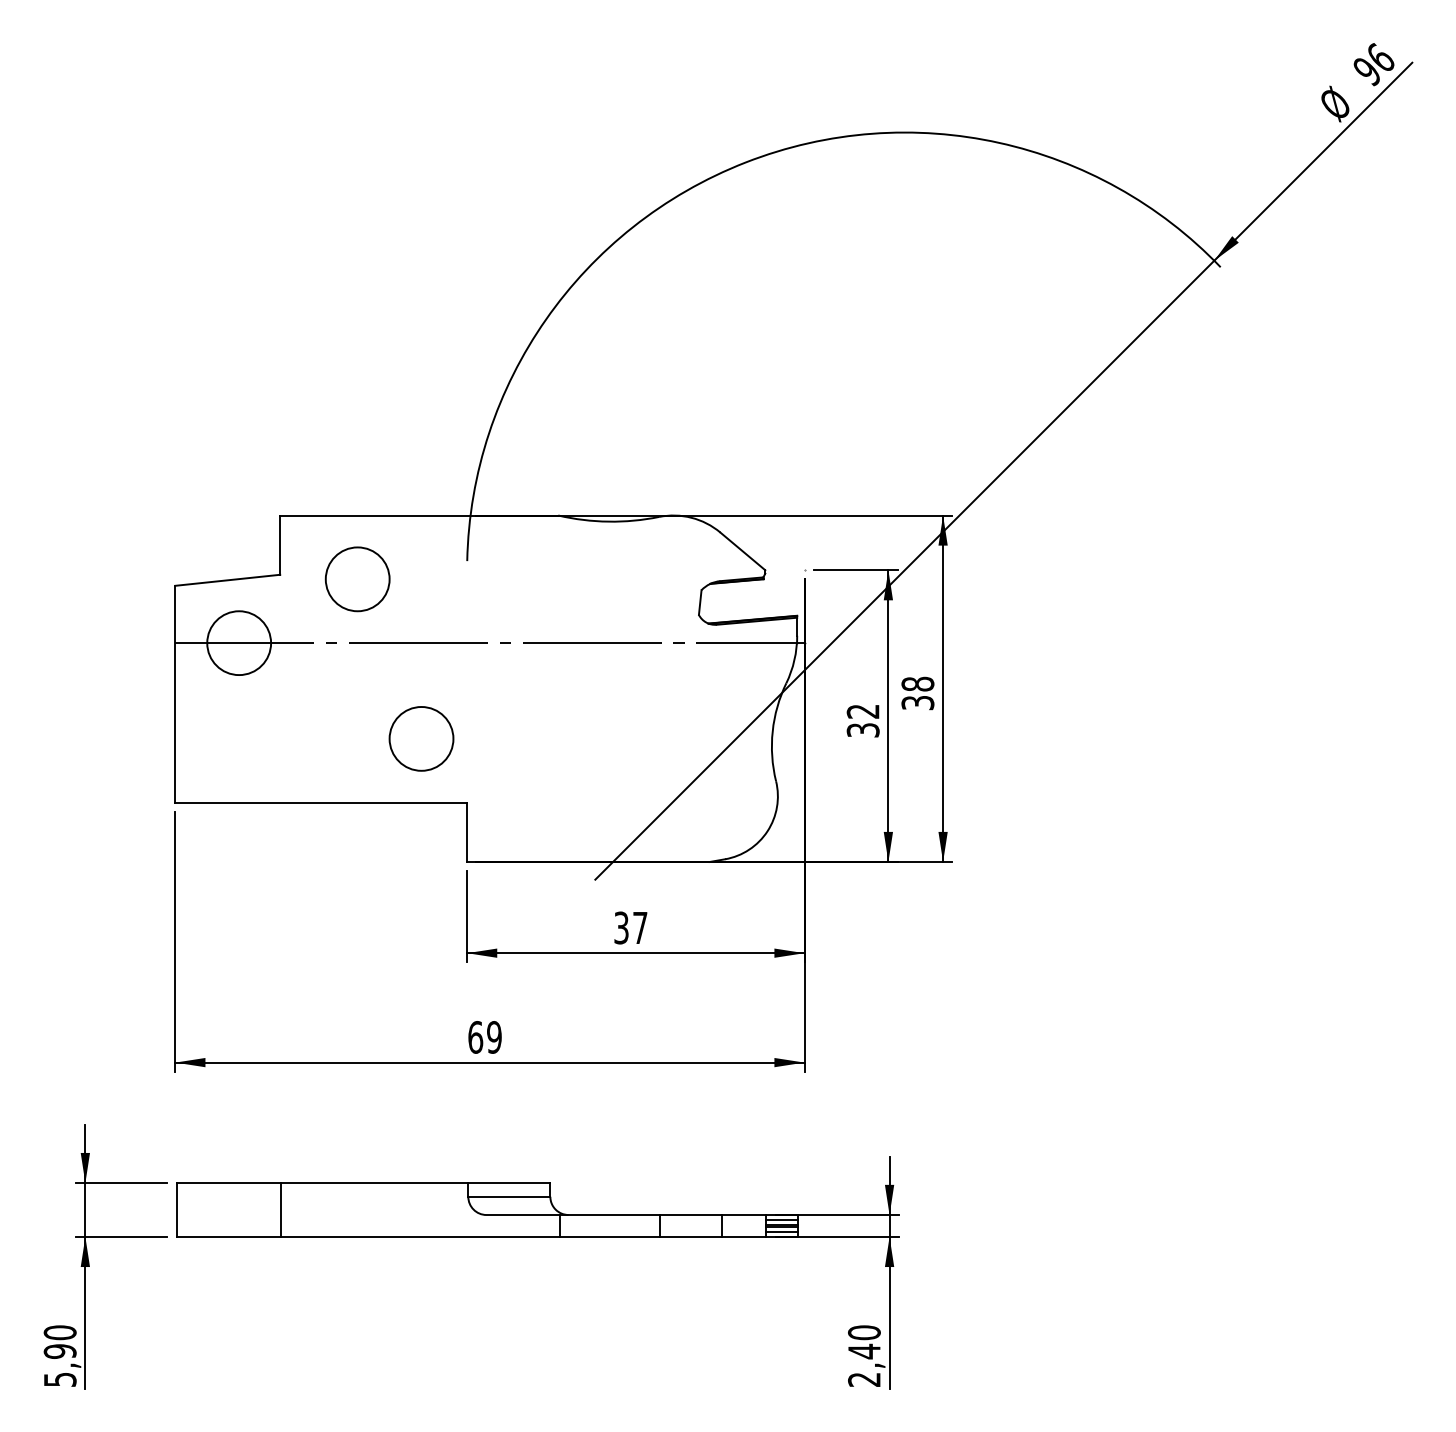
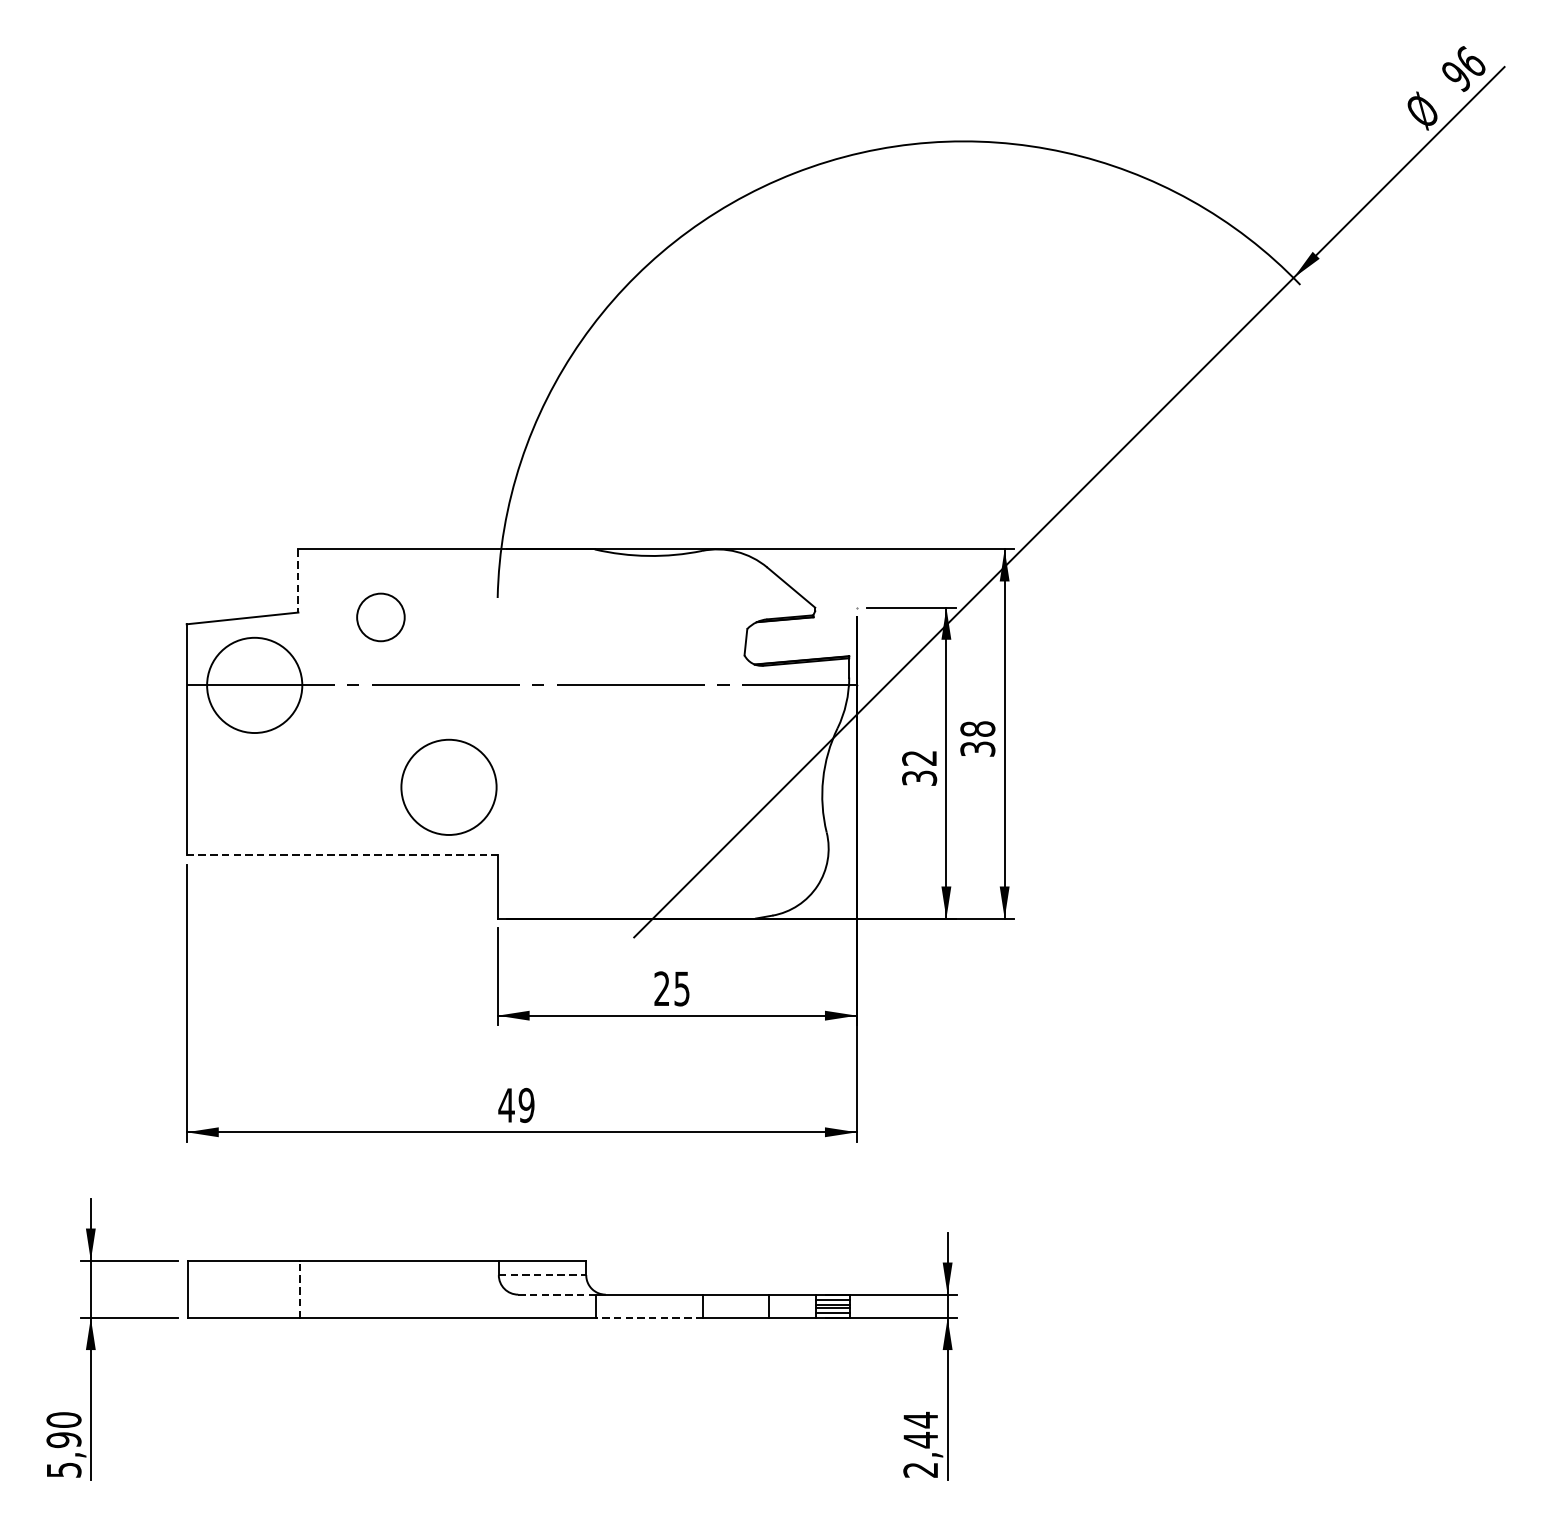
line: (280, 545) -> (298, 581), solid -> dashed
circle: (357, 579) -> (380, 617), size x0.7
circle: (239, 643) -> (255, 685), size x1.4
circle: (421, 738) -> (448, 786), size x1.4
line: (321, 802) -> (342, 855), solid -> dashed
text: (630, 927) -> (671, 988), 37 -> 25
text: (475, 1037) -> (506, 1105), 69 -> 49
line: (509, 1196) -> (542, 1274), solid -> dashed
line: (281, 1210) -> (299, 1289), solid -> dashed
line: (522, 1215) -> (556, 1295), solid -> dashed
line: (609, 1236) -> (649, 1317), solid -> dashed
text: (864, 1332) -> (920, 1419), 2,40 -> 2,44

